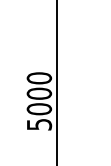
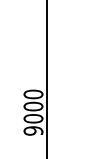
text: (39, 124) -> (33, 130), 5000 -> 9000

